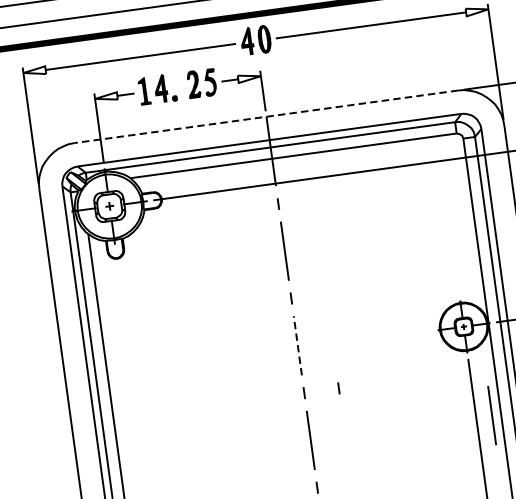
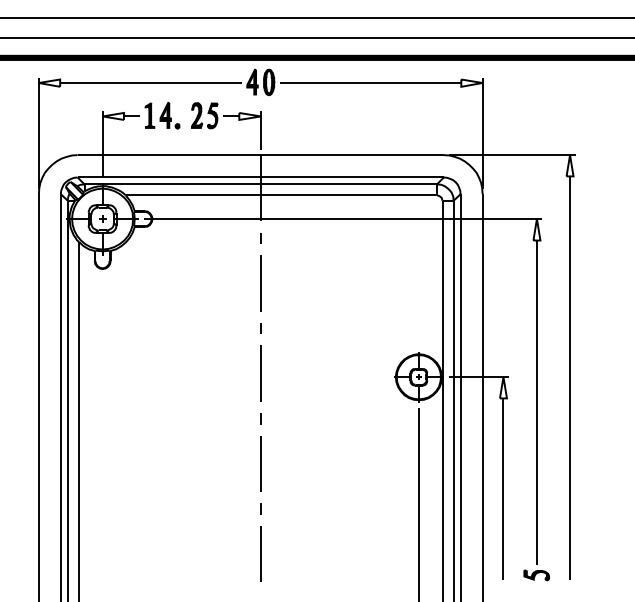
line: (266, 117) -> (260, 155), dashed -> solid
line: (297, 345) -> (260, 373), dashed -> solid
line: (338, 388) -> (293, 418), removed
line: (491, 415) -> (433, 463), removed

